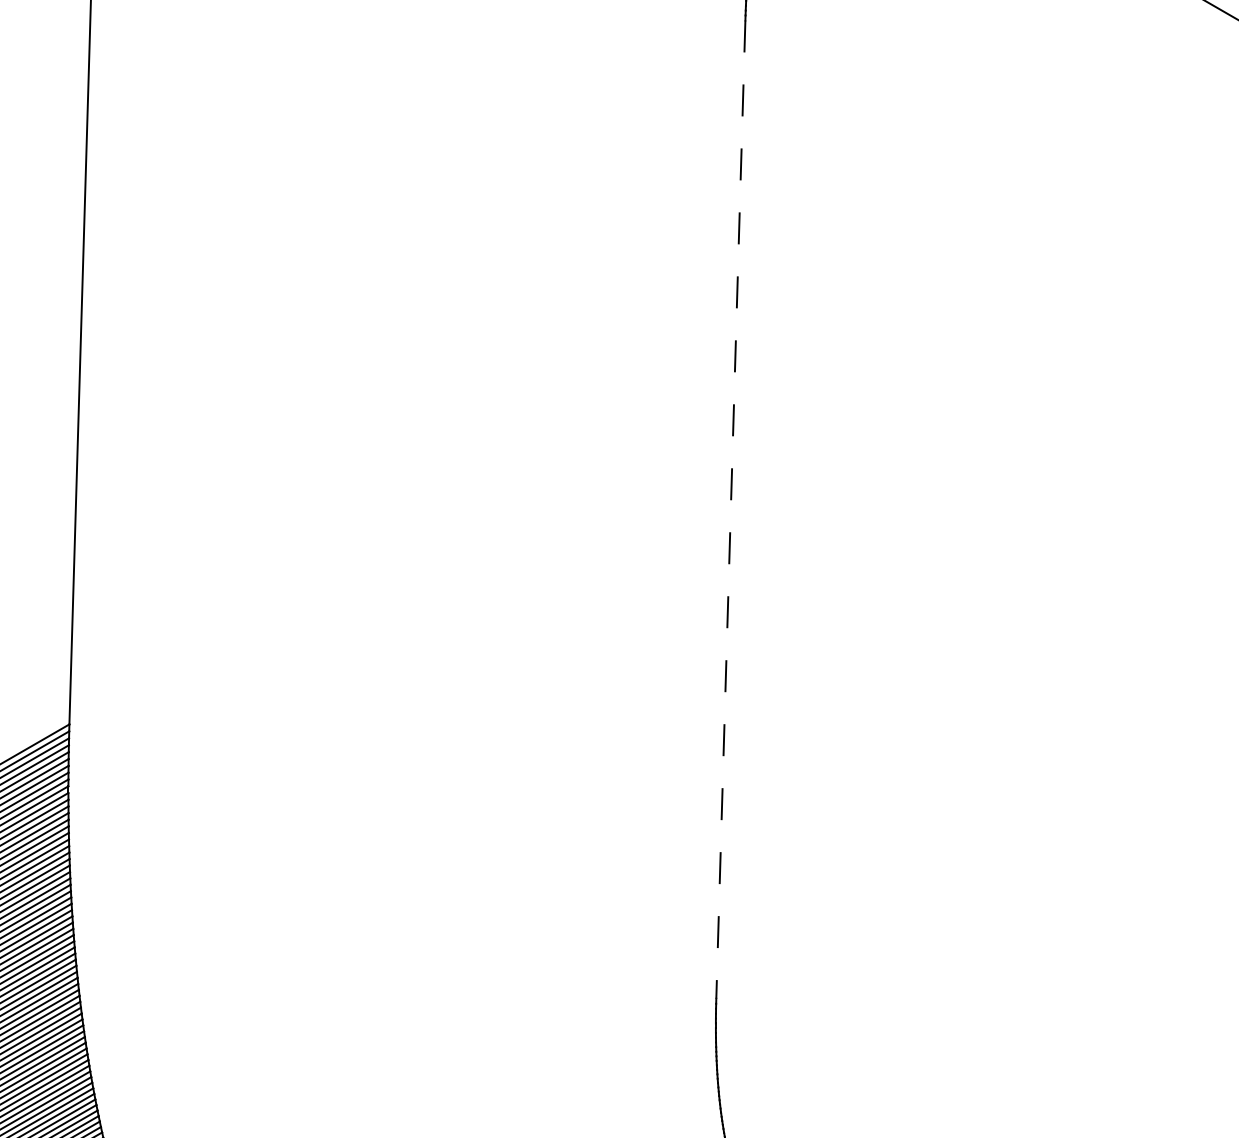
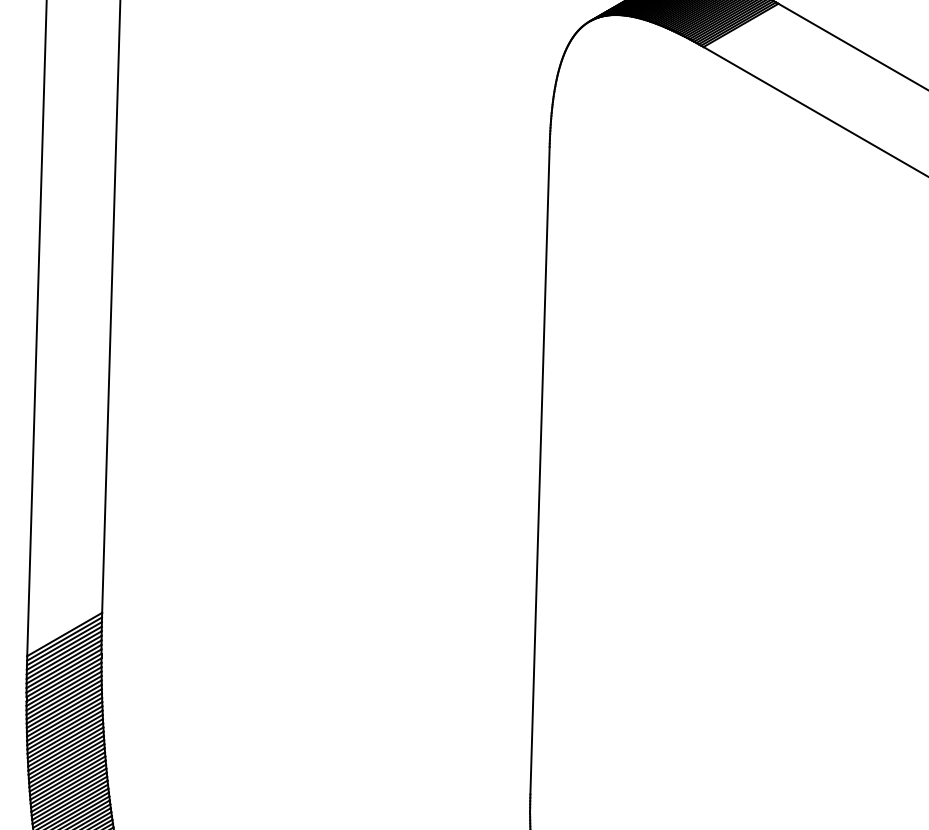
line: (731, 509) -> (540, 470), dashed -> solid

